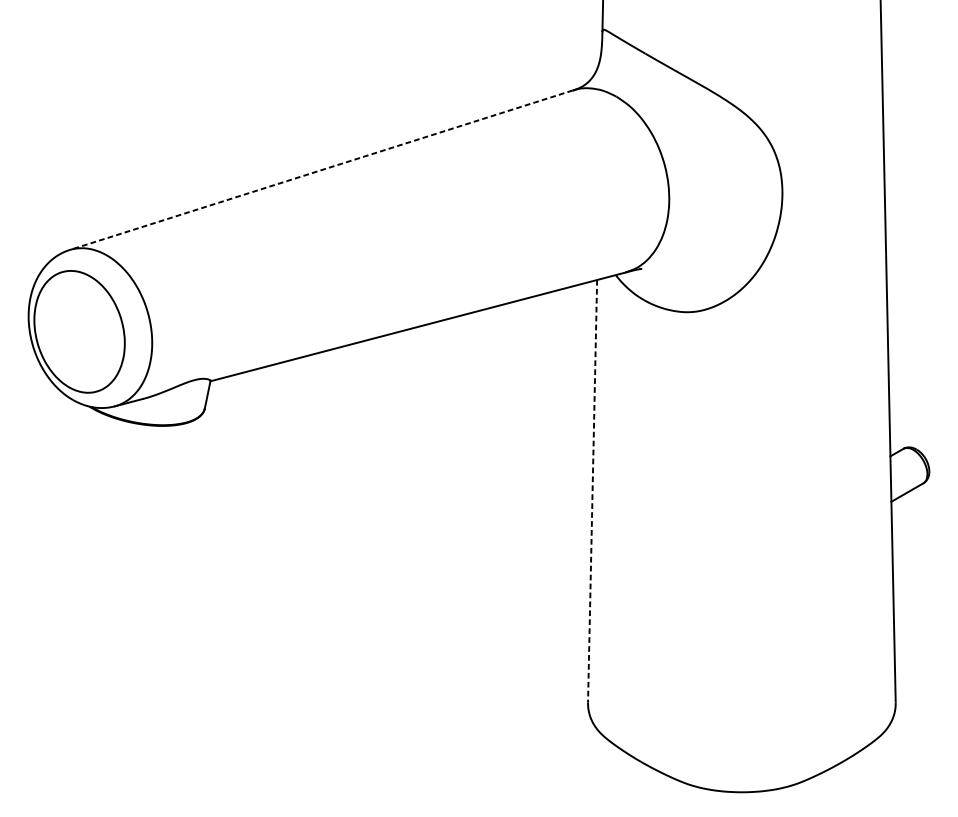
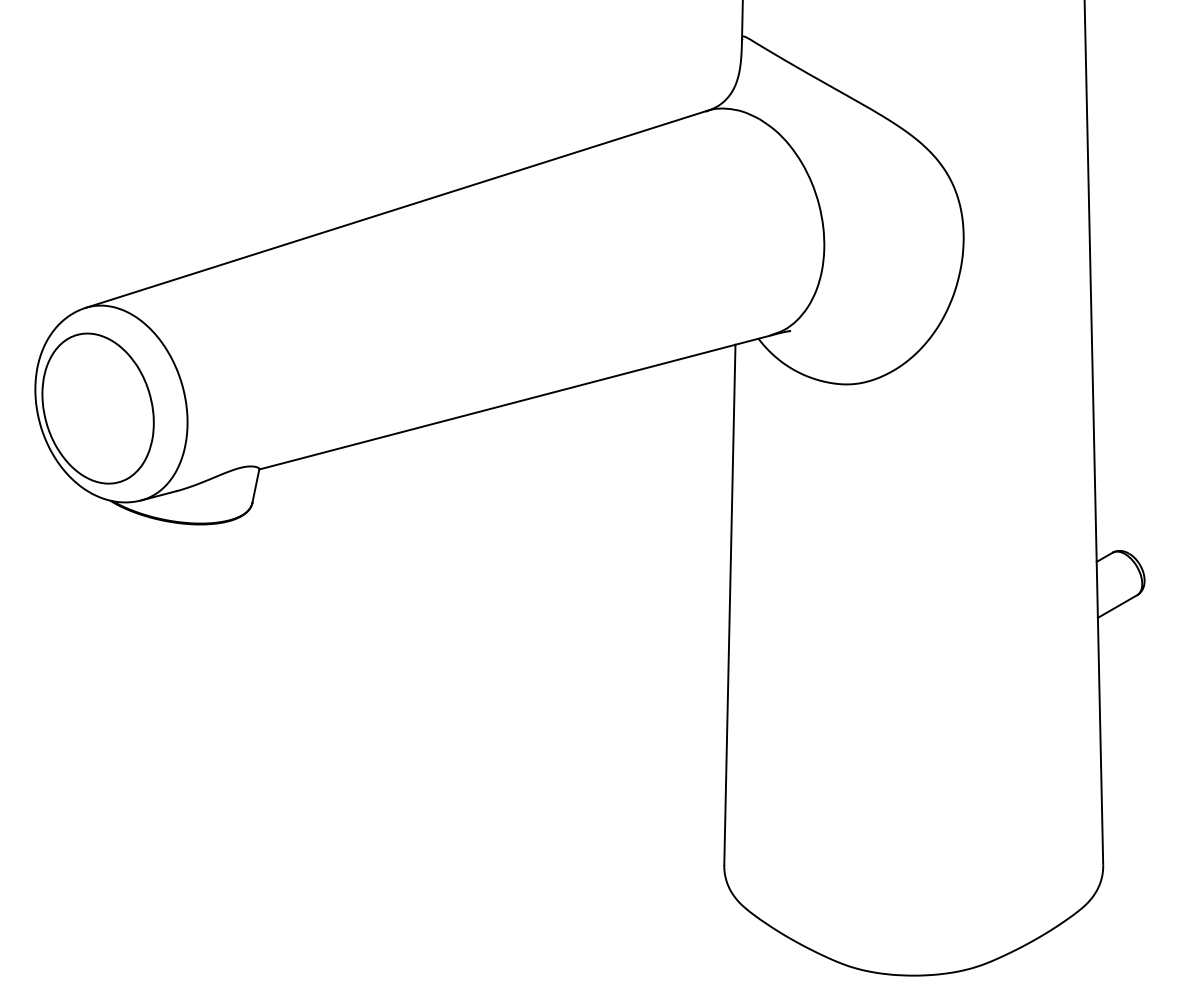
line: (321, 170) -> (395, 209), dashed -> solid
line: (592, 491) -> (729, 605), dashed -> solid

